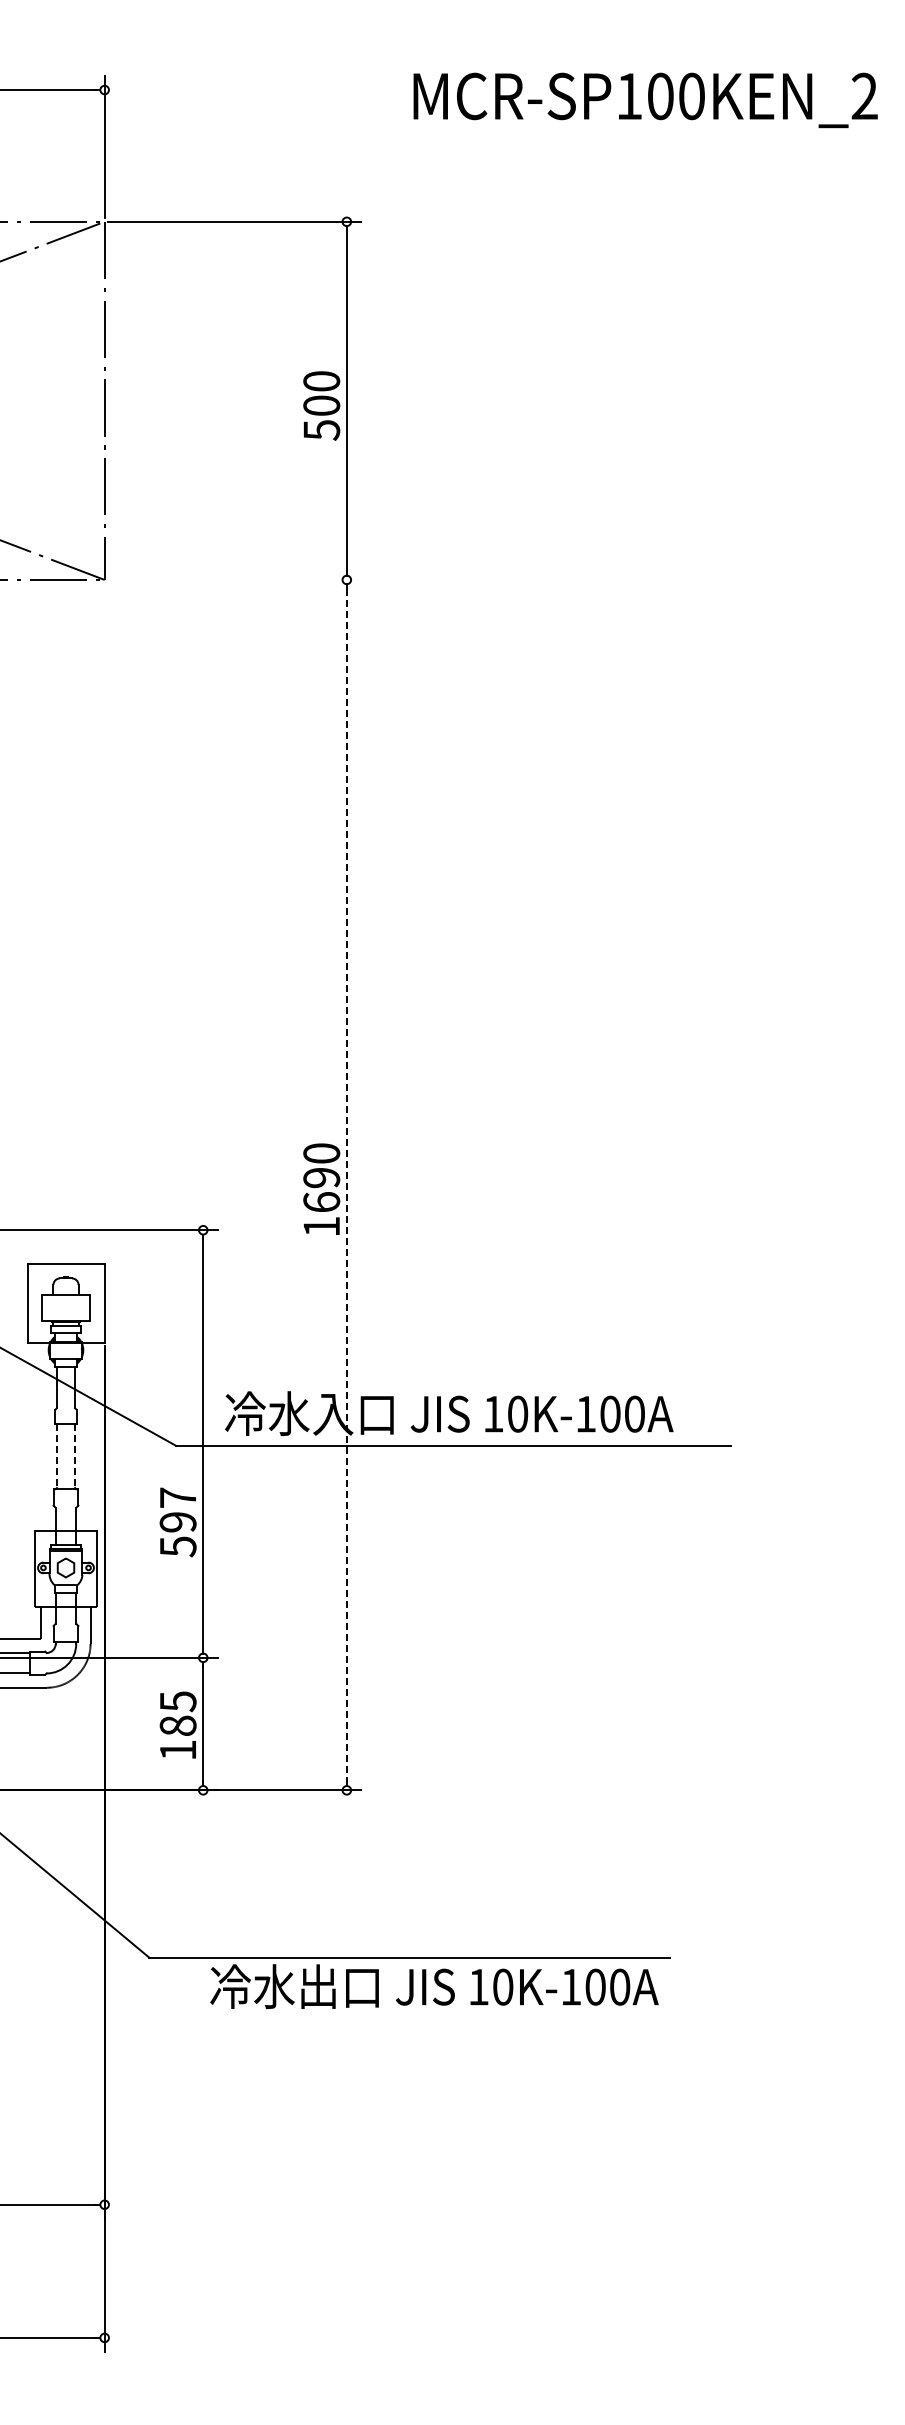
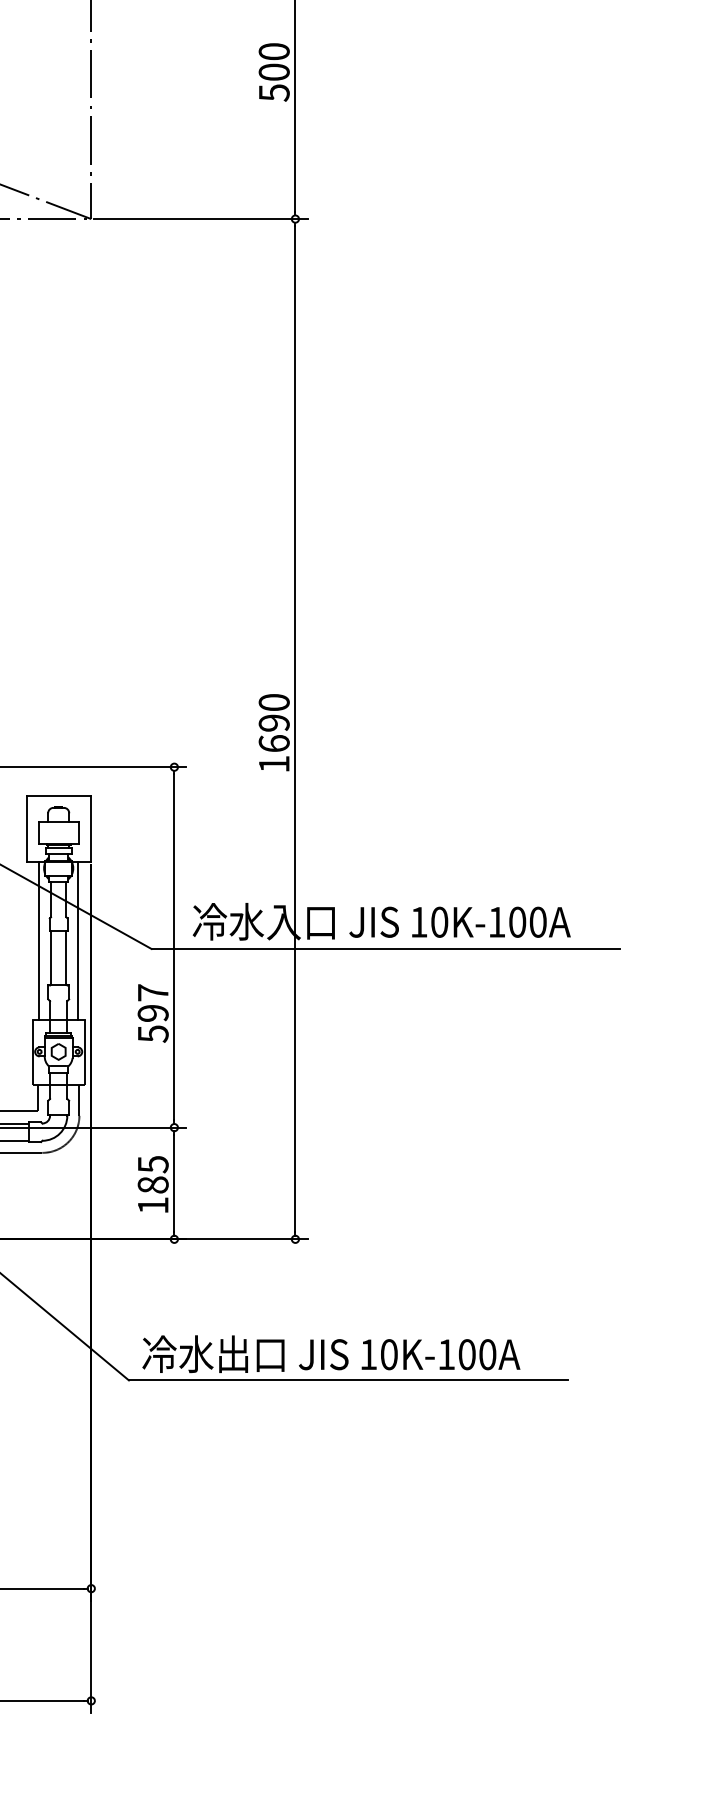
line: (234, 579) -> (200, 218), added
line: (346, 1185) -> (295, 729), dashed -> solid
line: (42, 1436) -> (38, 941), added
line: (89, 1436) -> (78, 941), added
line: (56, 1456) -> (50, 957), dashed -> solid
line: (75, 1456) -> (66, 957), dashed -> solid
text: (434, 1986) -> (331, 1354), moved

